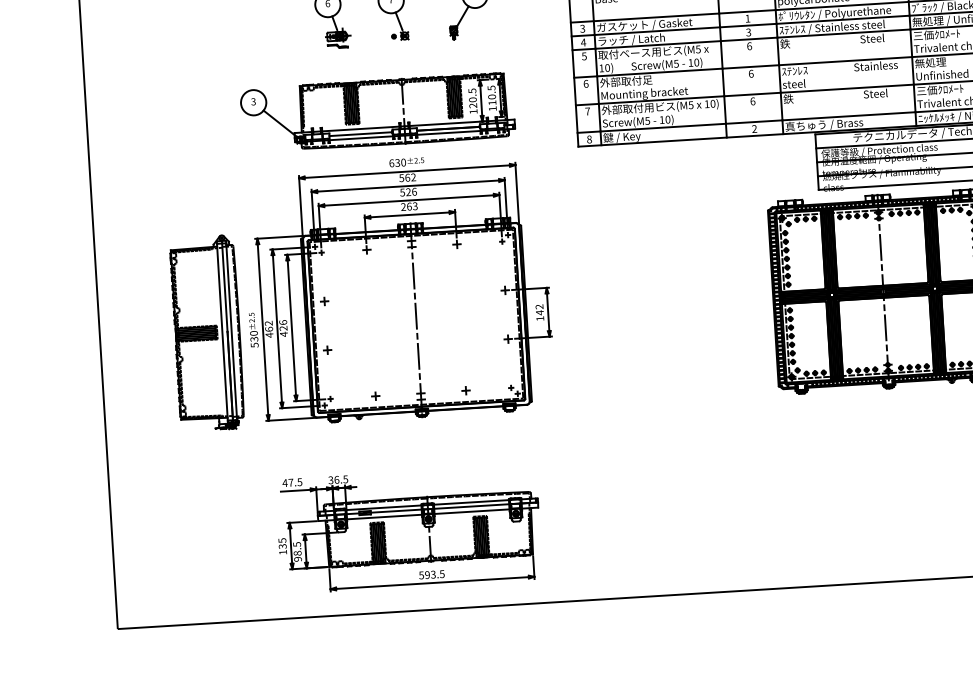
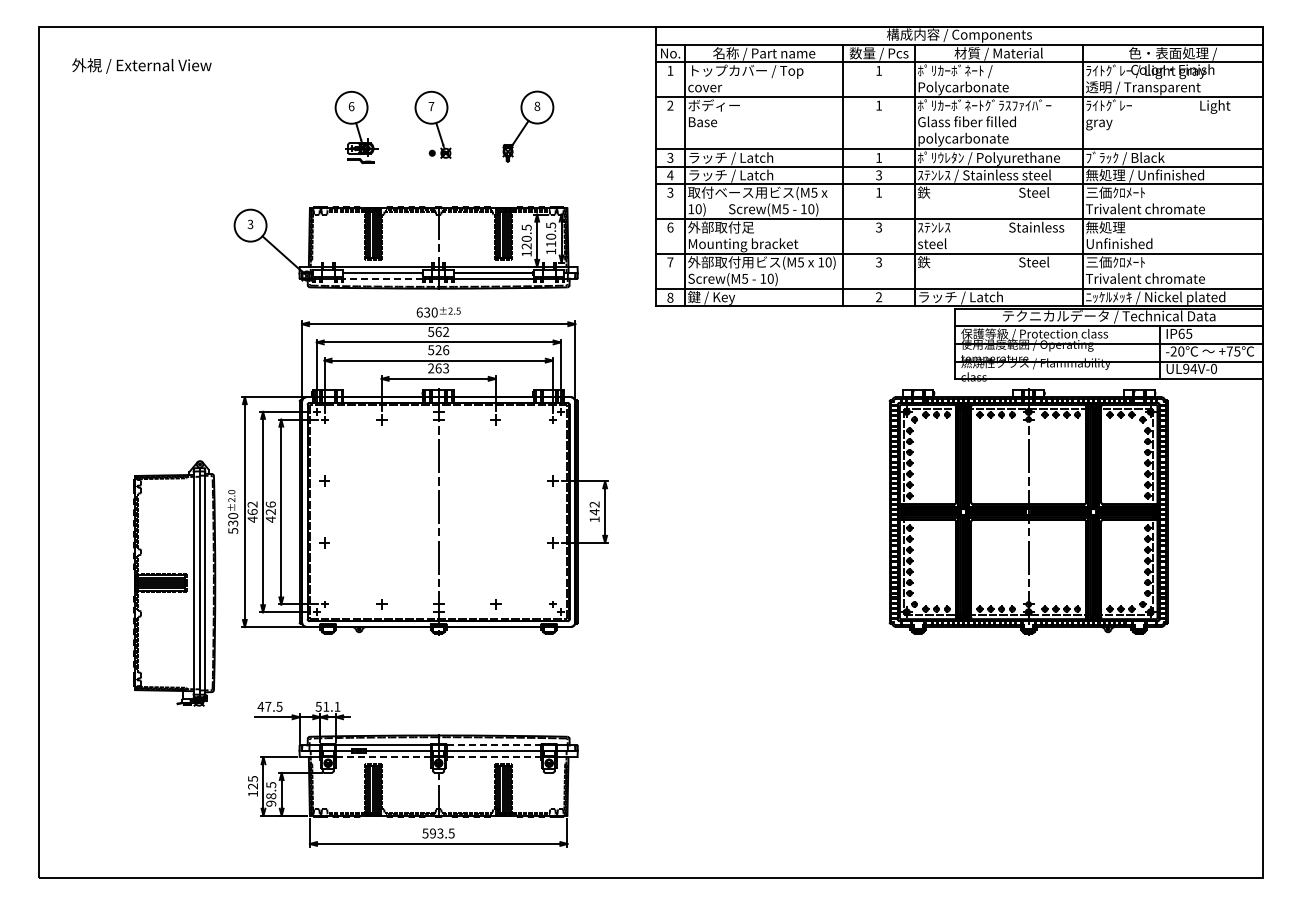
text: (644, 25) -> (748, 158), ガスケット / Gasket -> ラッチ / Latch
text: (749, 46) -> (879, 192), 6 -> 1
text: (584, 55) -> (670, 191), 5 -> 3
text: (751, 73) -> (879, 227), 6 -> 3
text: (753, 101) -> (879, 262), 6 -> 3
text: (824, 124) -> (967, 297), 真ちゅう / Brass -> ラッチ / Latch
line: (361, 138) -> (383, 278), solid -> dashed
text: (251, 314) -> (231, 492), ±2.5 -> ±2.0
part: (207, 333) -> (174, 583), moved
text: (338, 479) -> (328, 706), 36.5 -> 51.1
line: (471, 502) -> (494, 745), solid -> dashed
line: (472, 511) -> (494, 757), solid -> dashed
line: (383, 517) -> (382, 757), solid -> dashed
text: (283, 546) -> (253, 786), 135 -> 125

